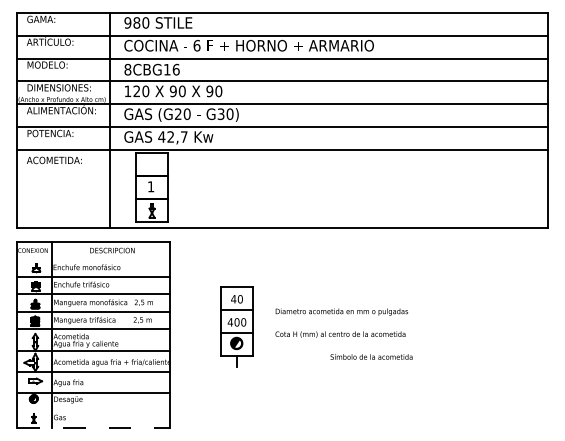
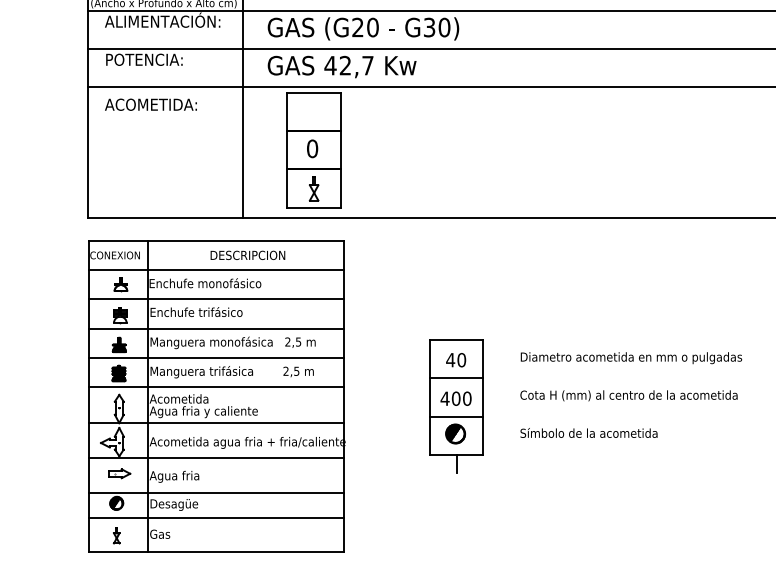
text: (150, 186) -> (311, 148), 1 -> 0
line: (93, 259) -> (216, 270), added
part: (236, 326) -> (455, 405), moved
text: (371, 356) -> (588, 432), moved
line: (93, 407) -> (216, 517), added
line: (93, 427) -> (216, 551), dashed -> solid

